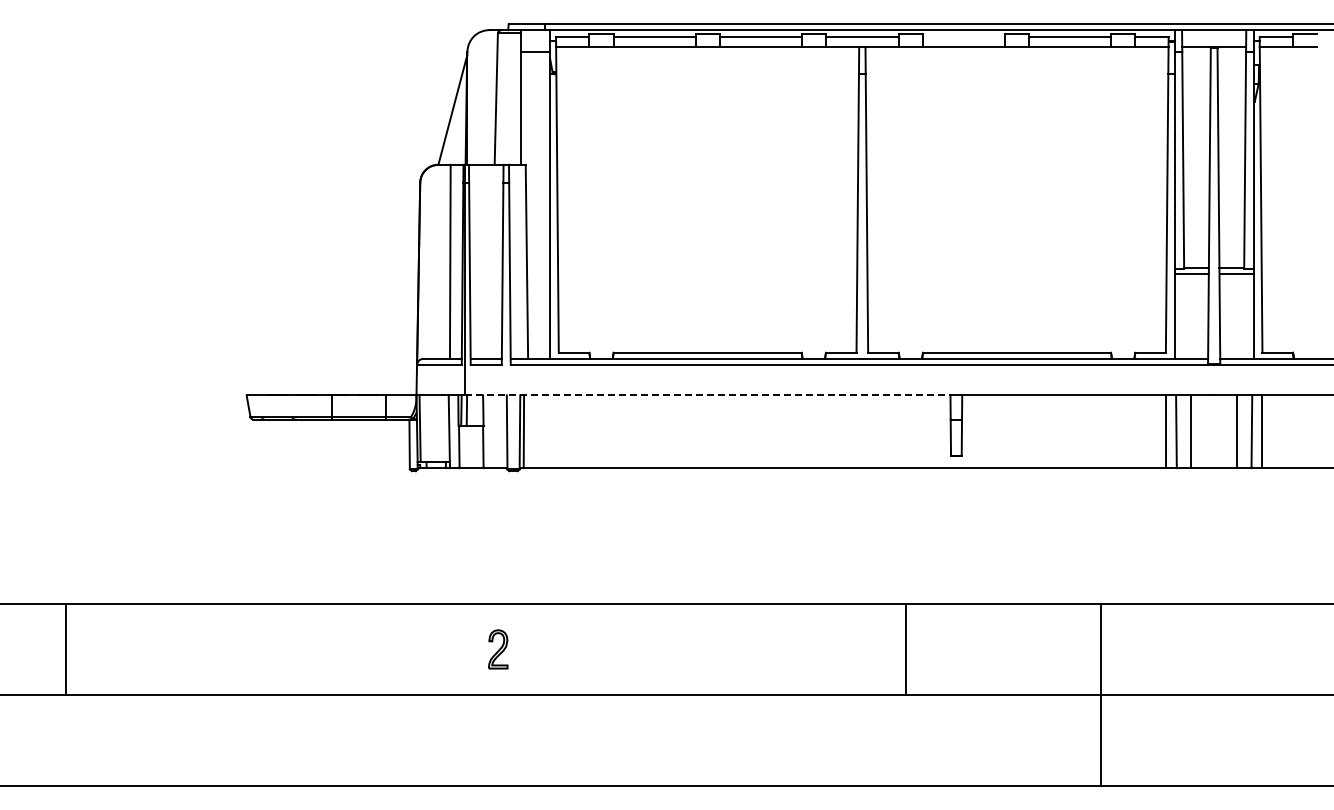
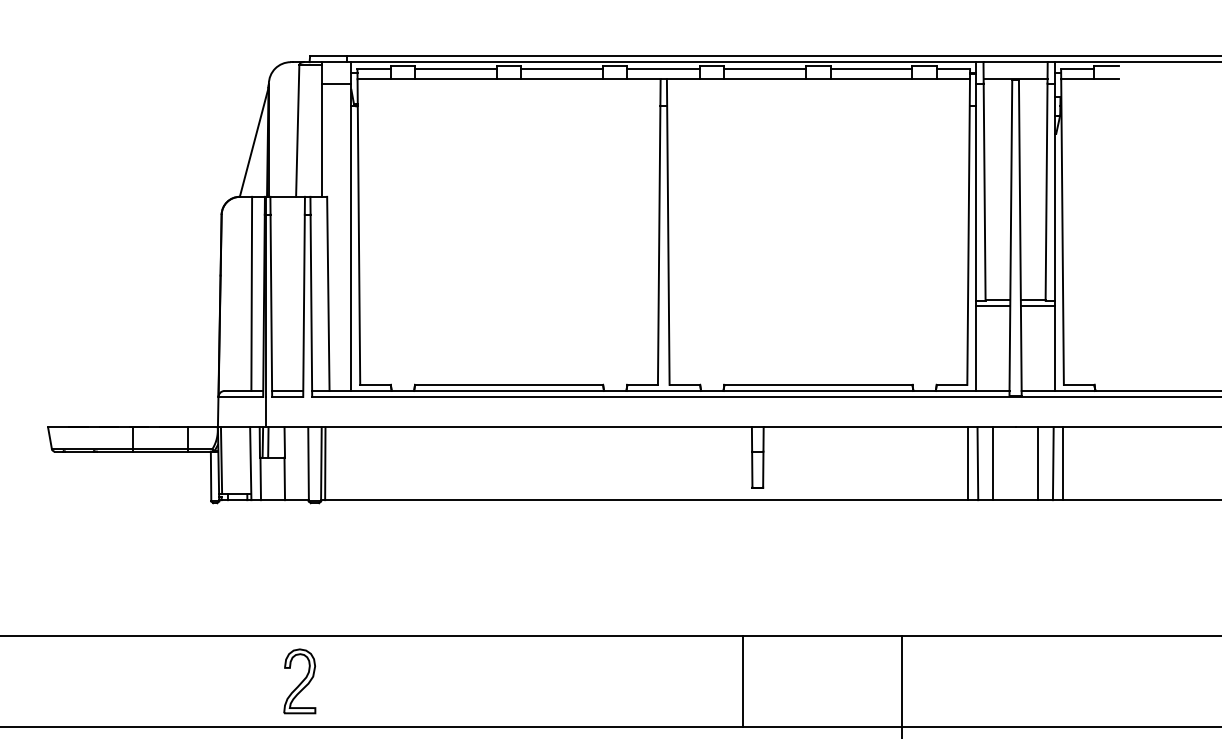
line: (963, 37) -> (764, 69), added
line: (707, 395) -> (508, 427), dashed -> solid
line: (905, 648) -> (742, 680), moved
part: (497, 649) -> (298, 681), size x1.67

